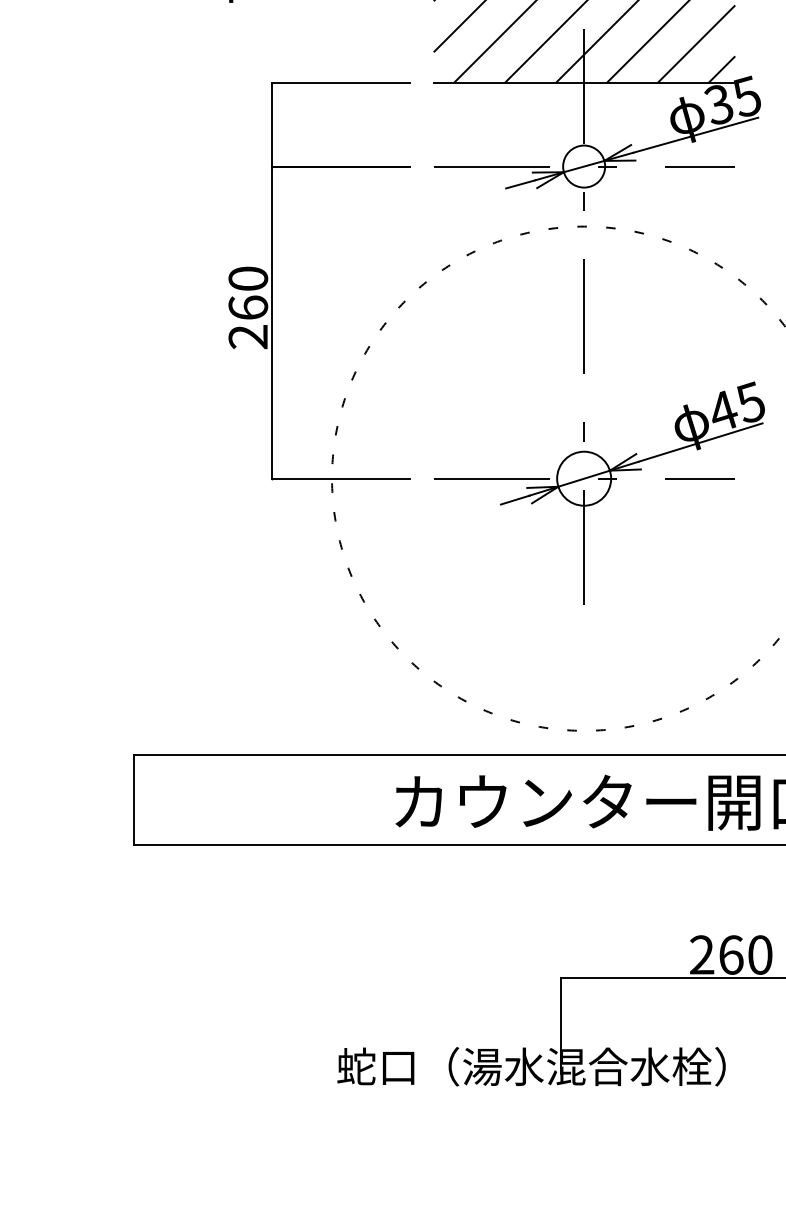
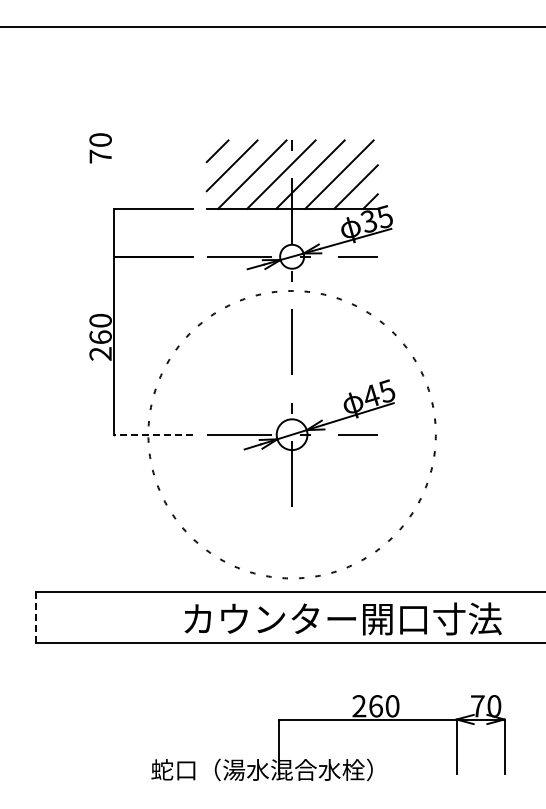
line: (340, 478) -> (153, 434), solid -> dashed
line: (134, 799) -> (35, 617), solid -> dashed

